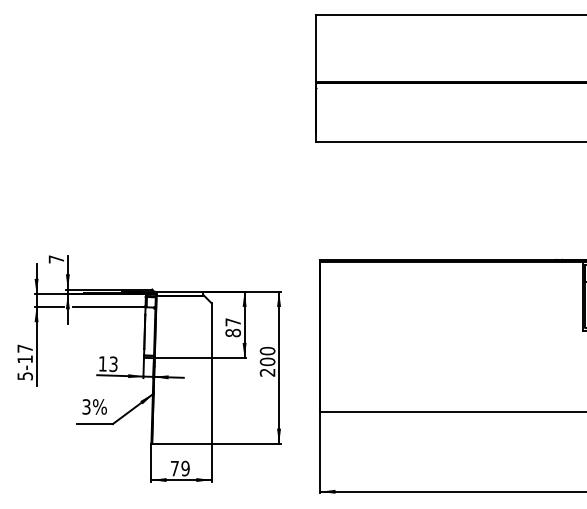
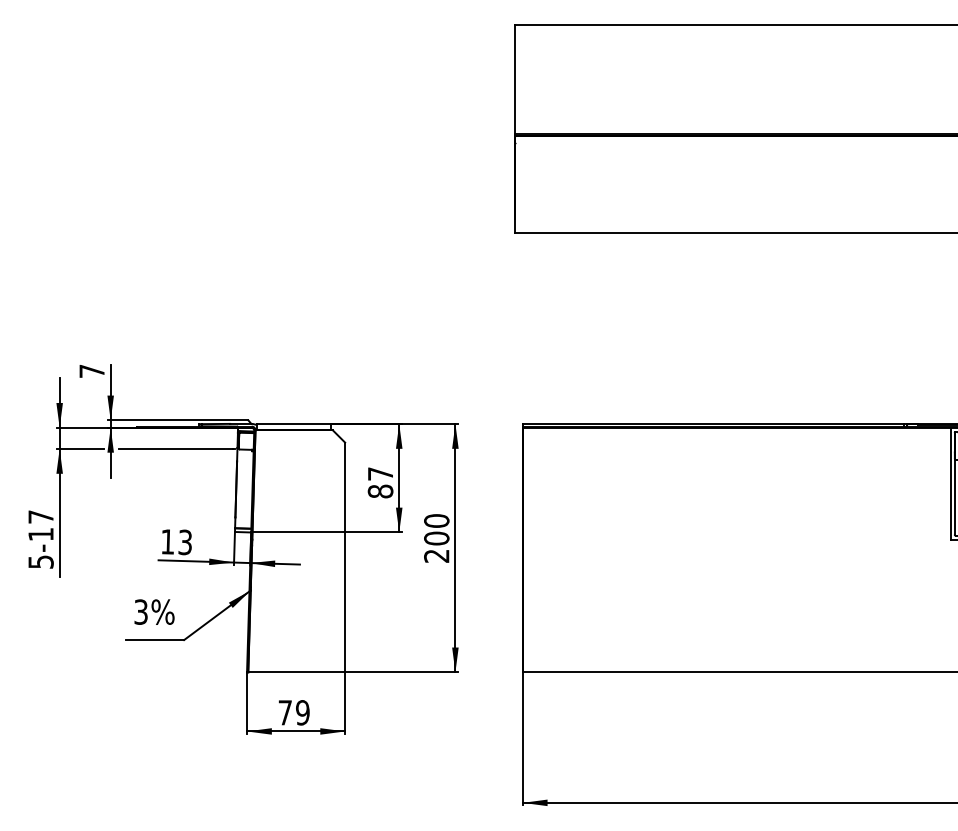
part: (149, 368) -> (243, 549), moved

